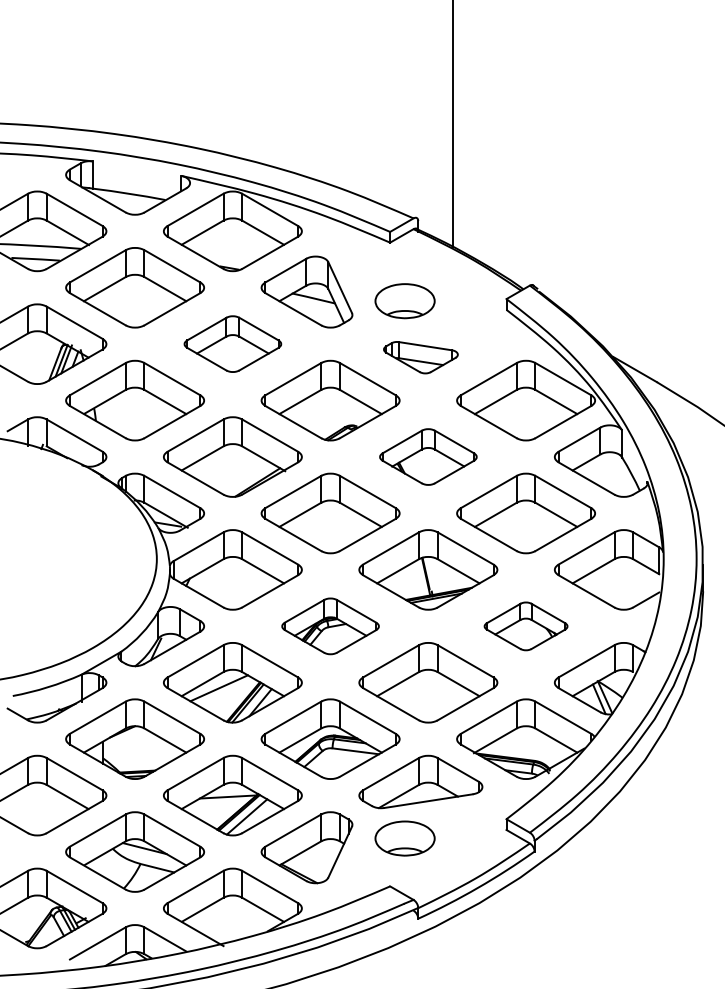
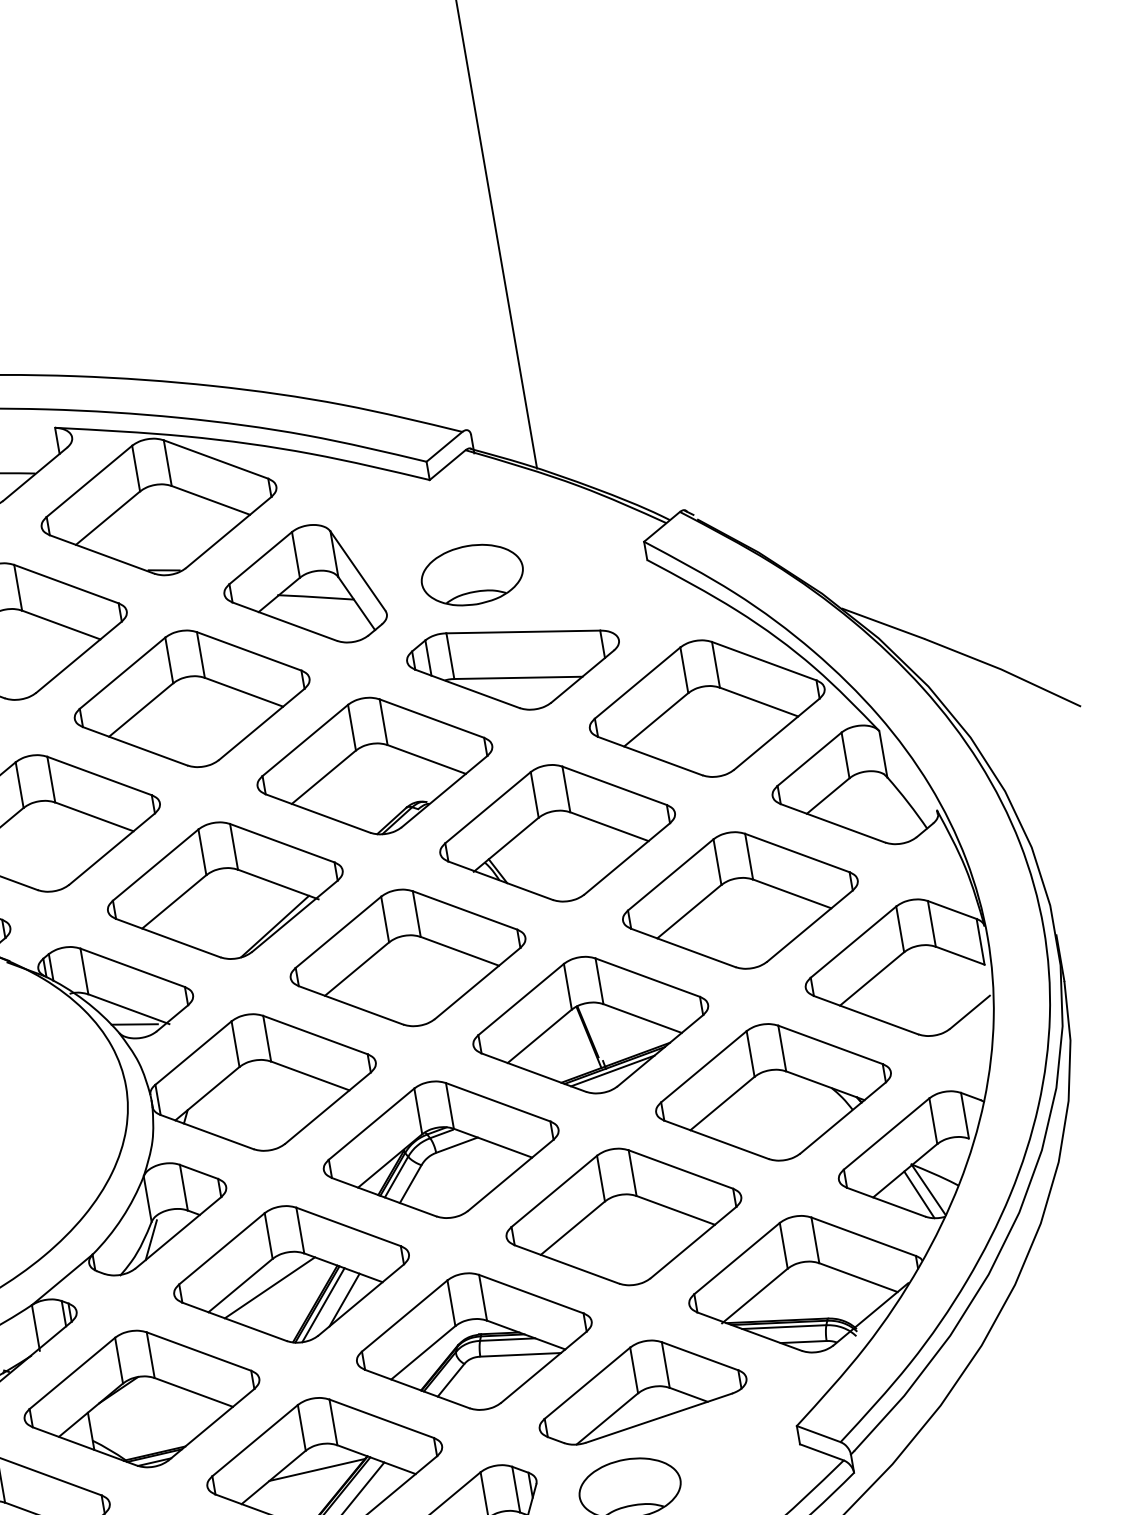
part: (232, 343) -> (191, 697), size x1.43
part: (420, 357) -> (515, 666), size x1.67
part: (428, 456) -> (557, 832), size x1.43
part: (330, 626) -> (441, 1150), size x1.43
part: (525, 626) -> (772, 1092), size x1.67

